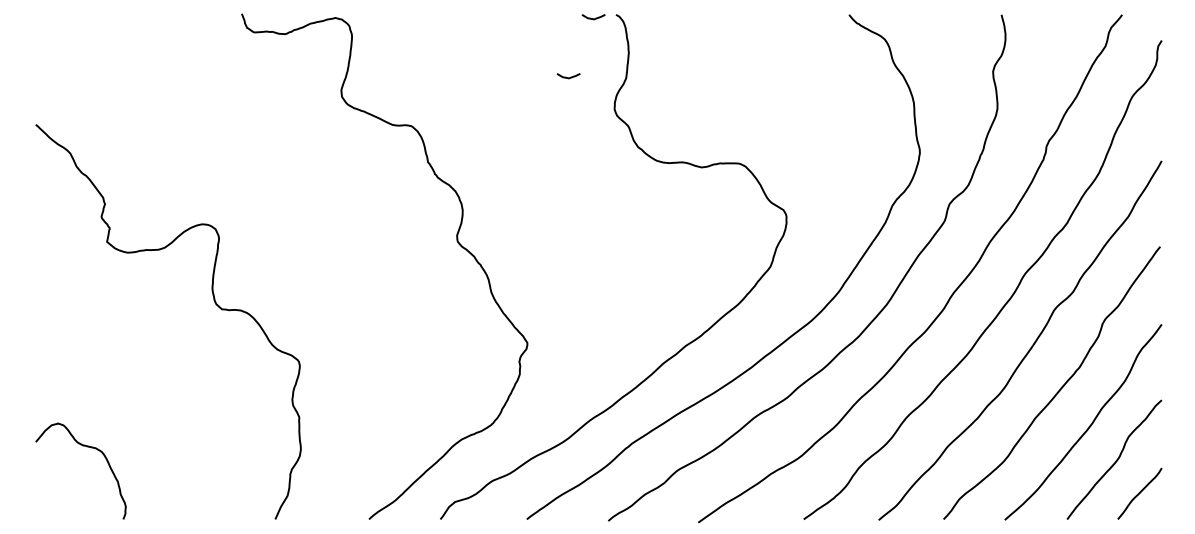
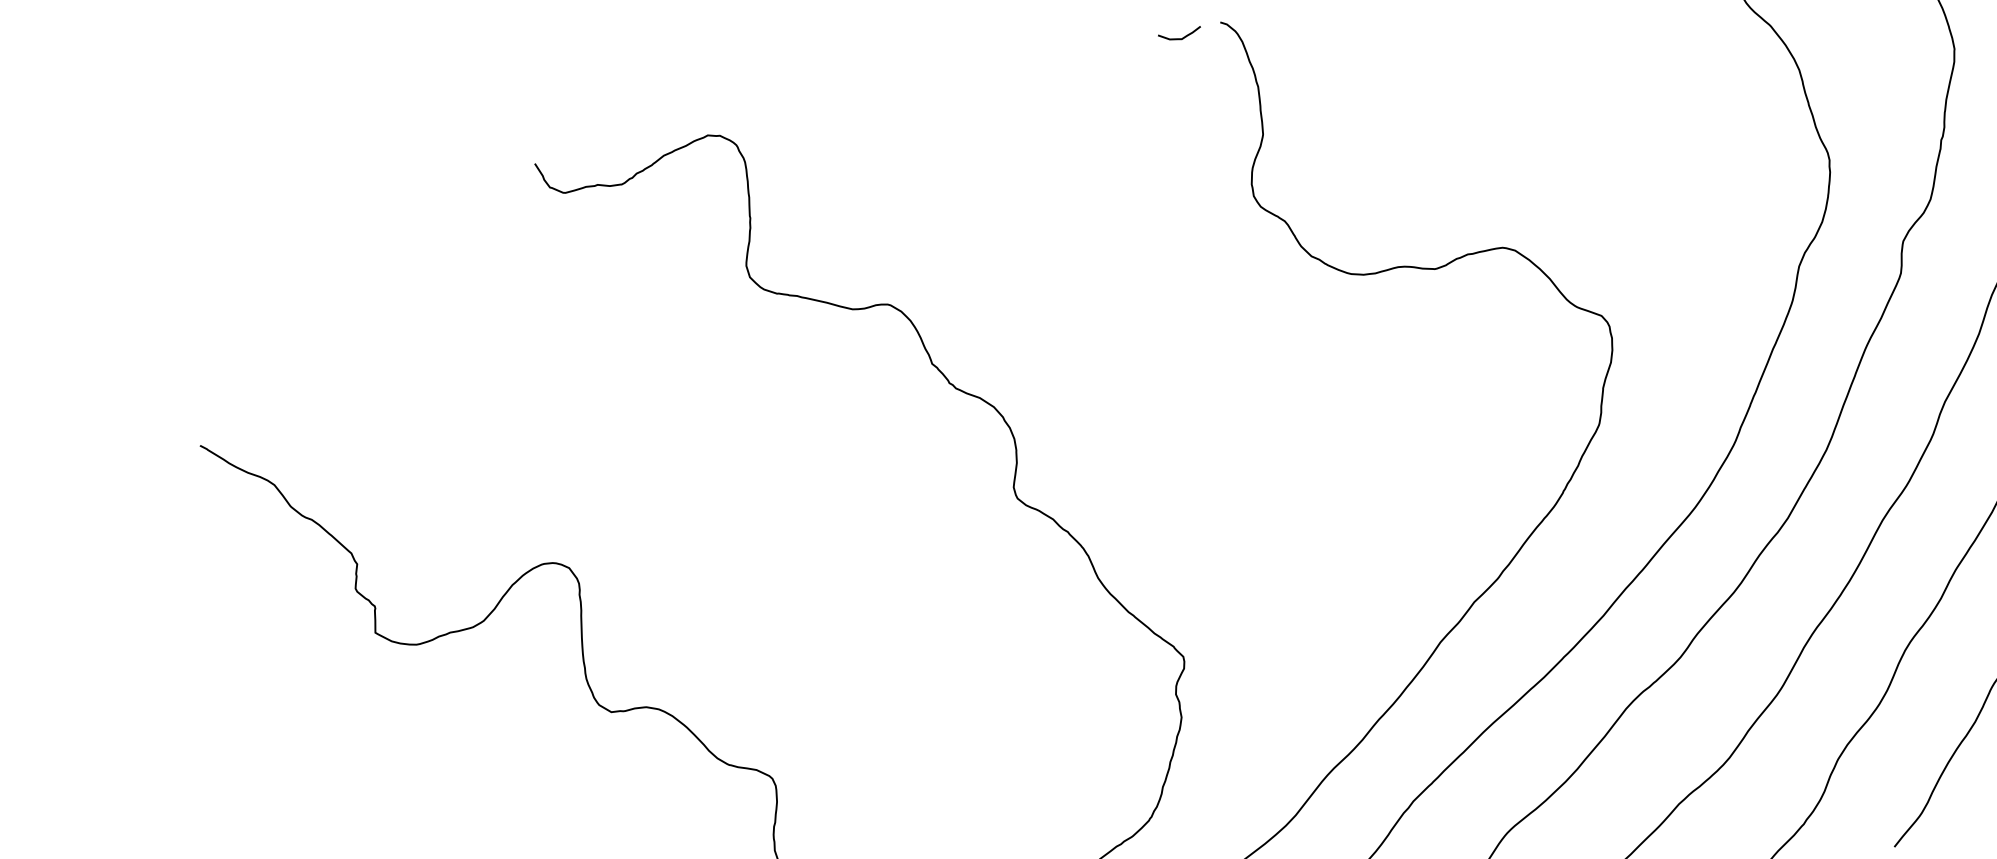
curve: (568, 77) -> (1157, 155), removed

